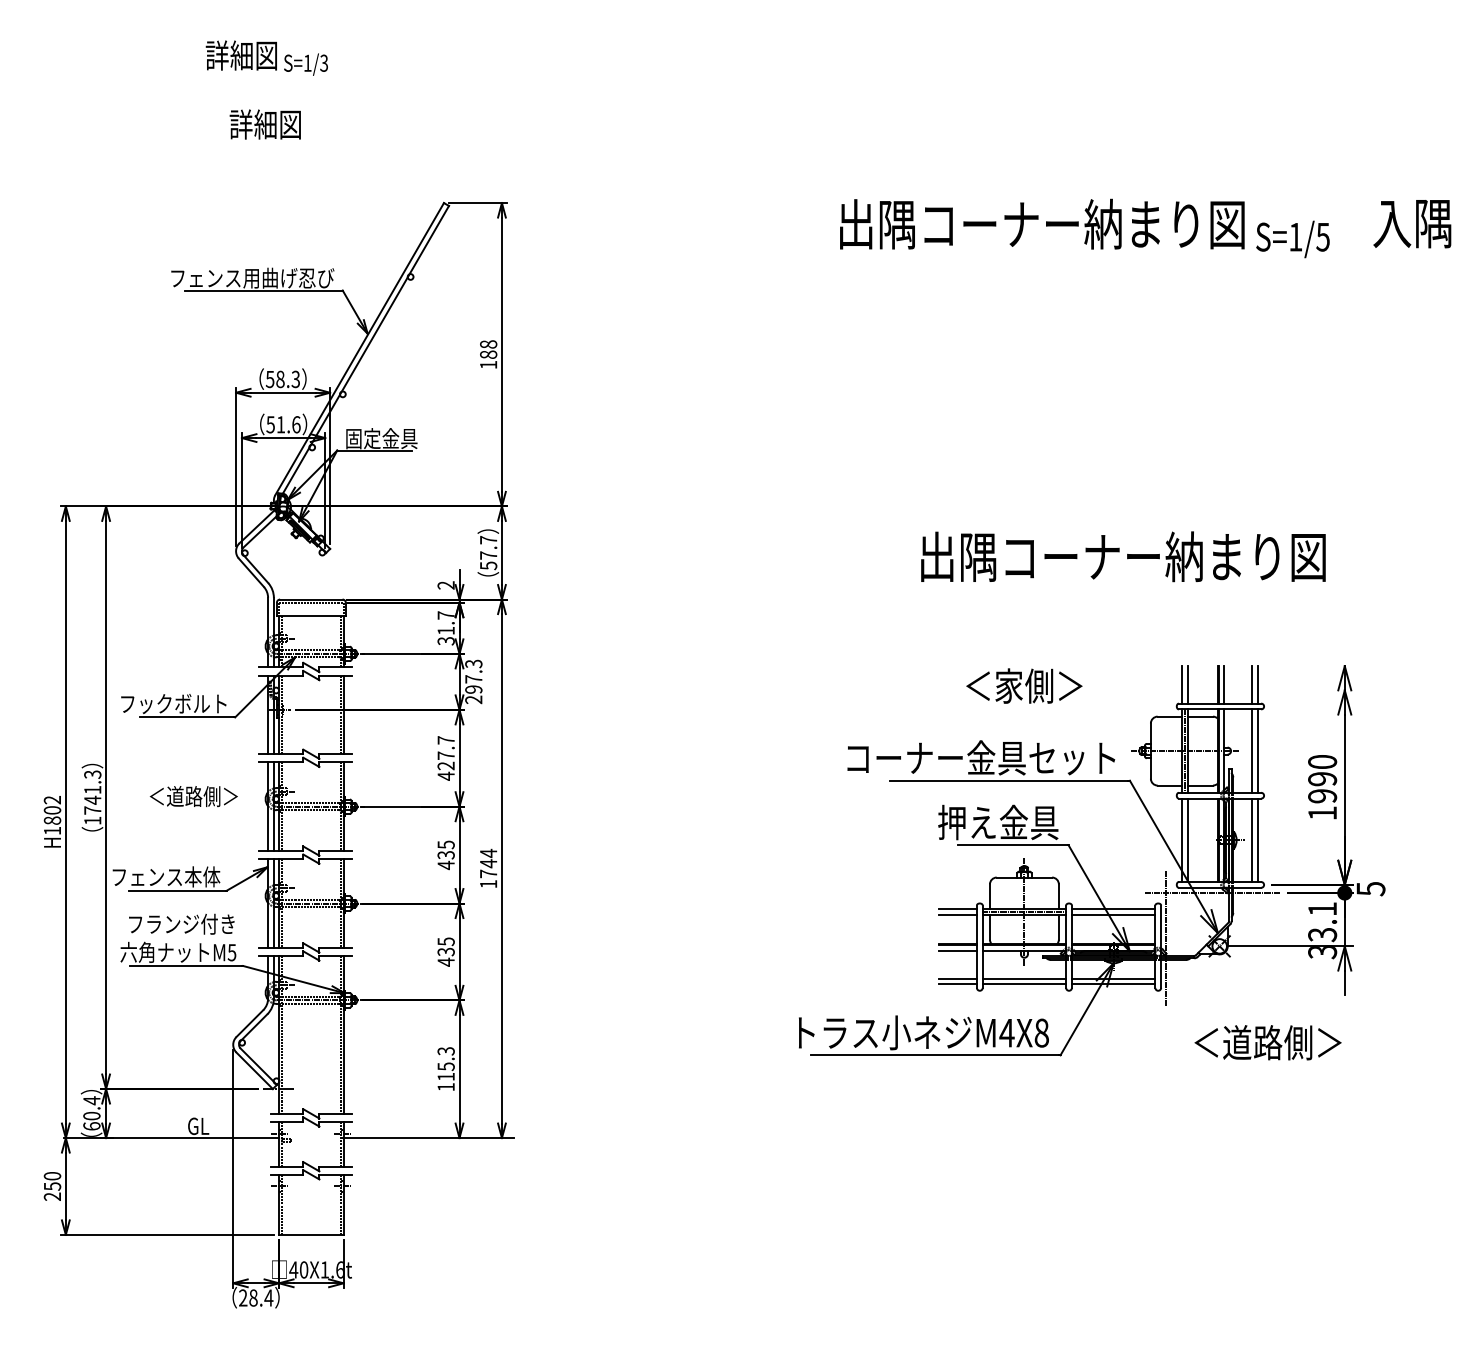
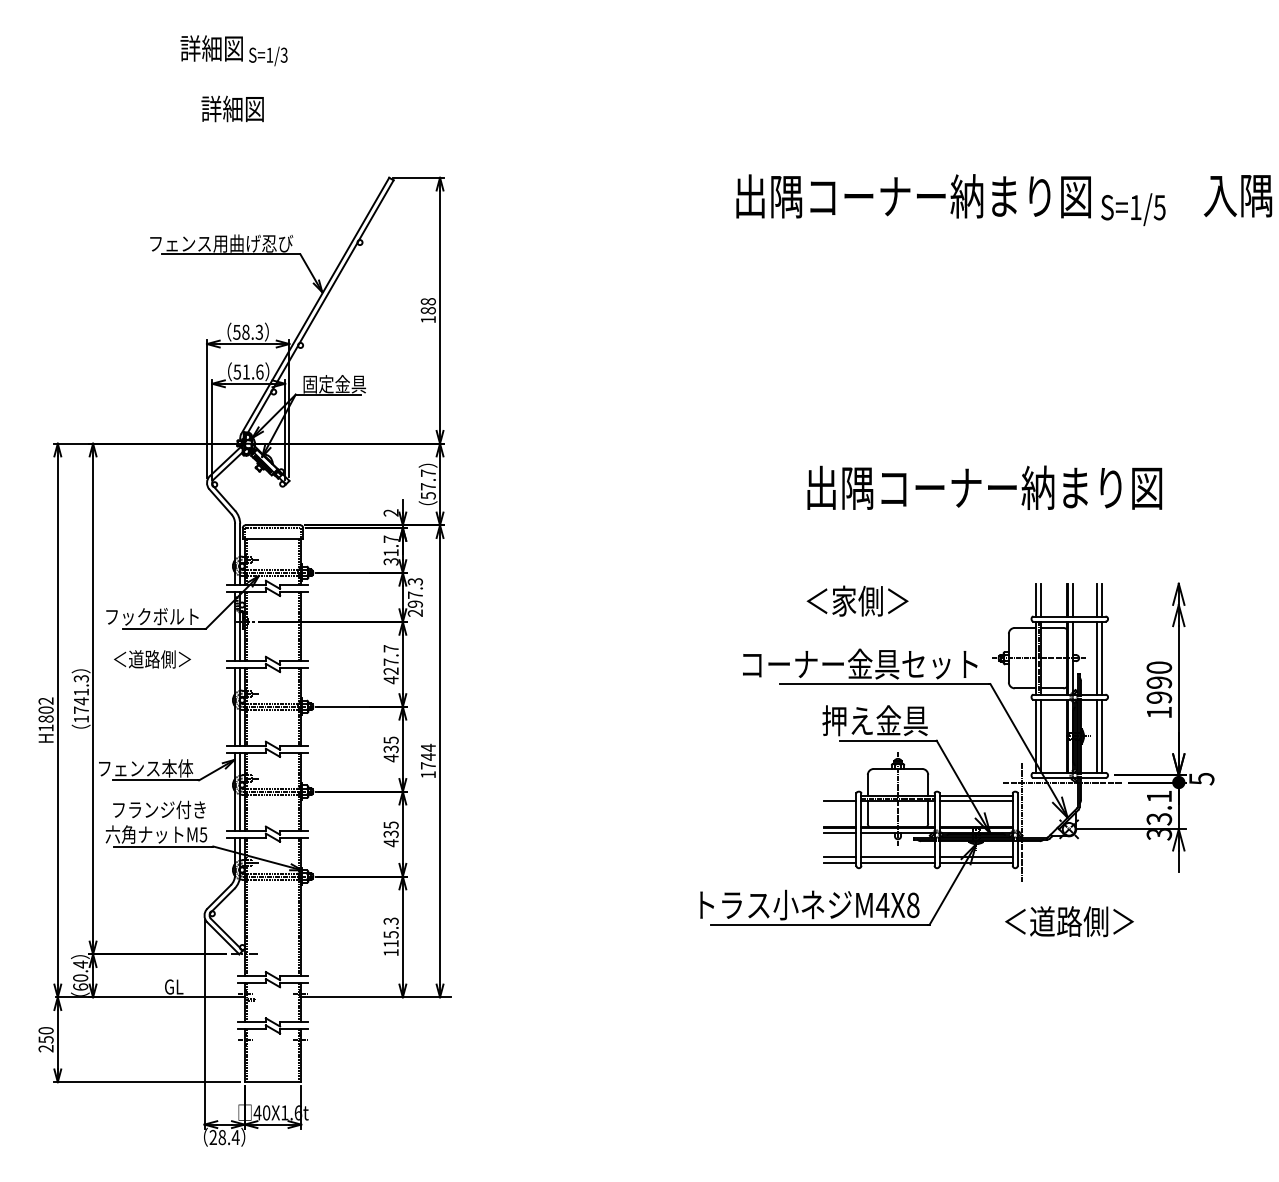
text: (1024, 685) -> (857, 600), moved
text: (193, 796) -> (152, 659), moved
line: (957, 908) -> (839, 796), removed
text: (1267, 1042) -> (1068, 921), moved

